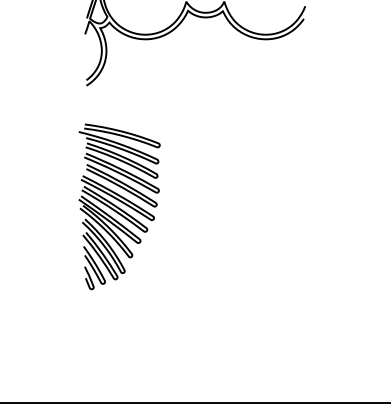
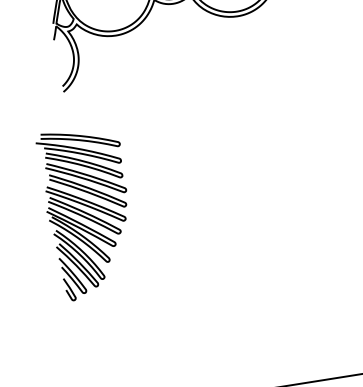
part: (119, 206) -> (88, 212), moved

